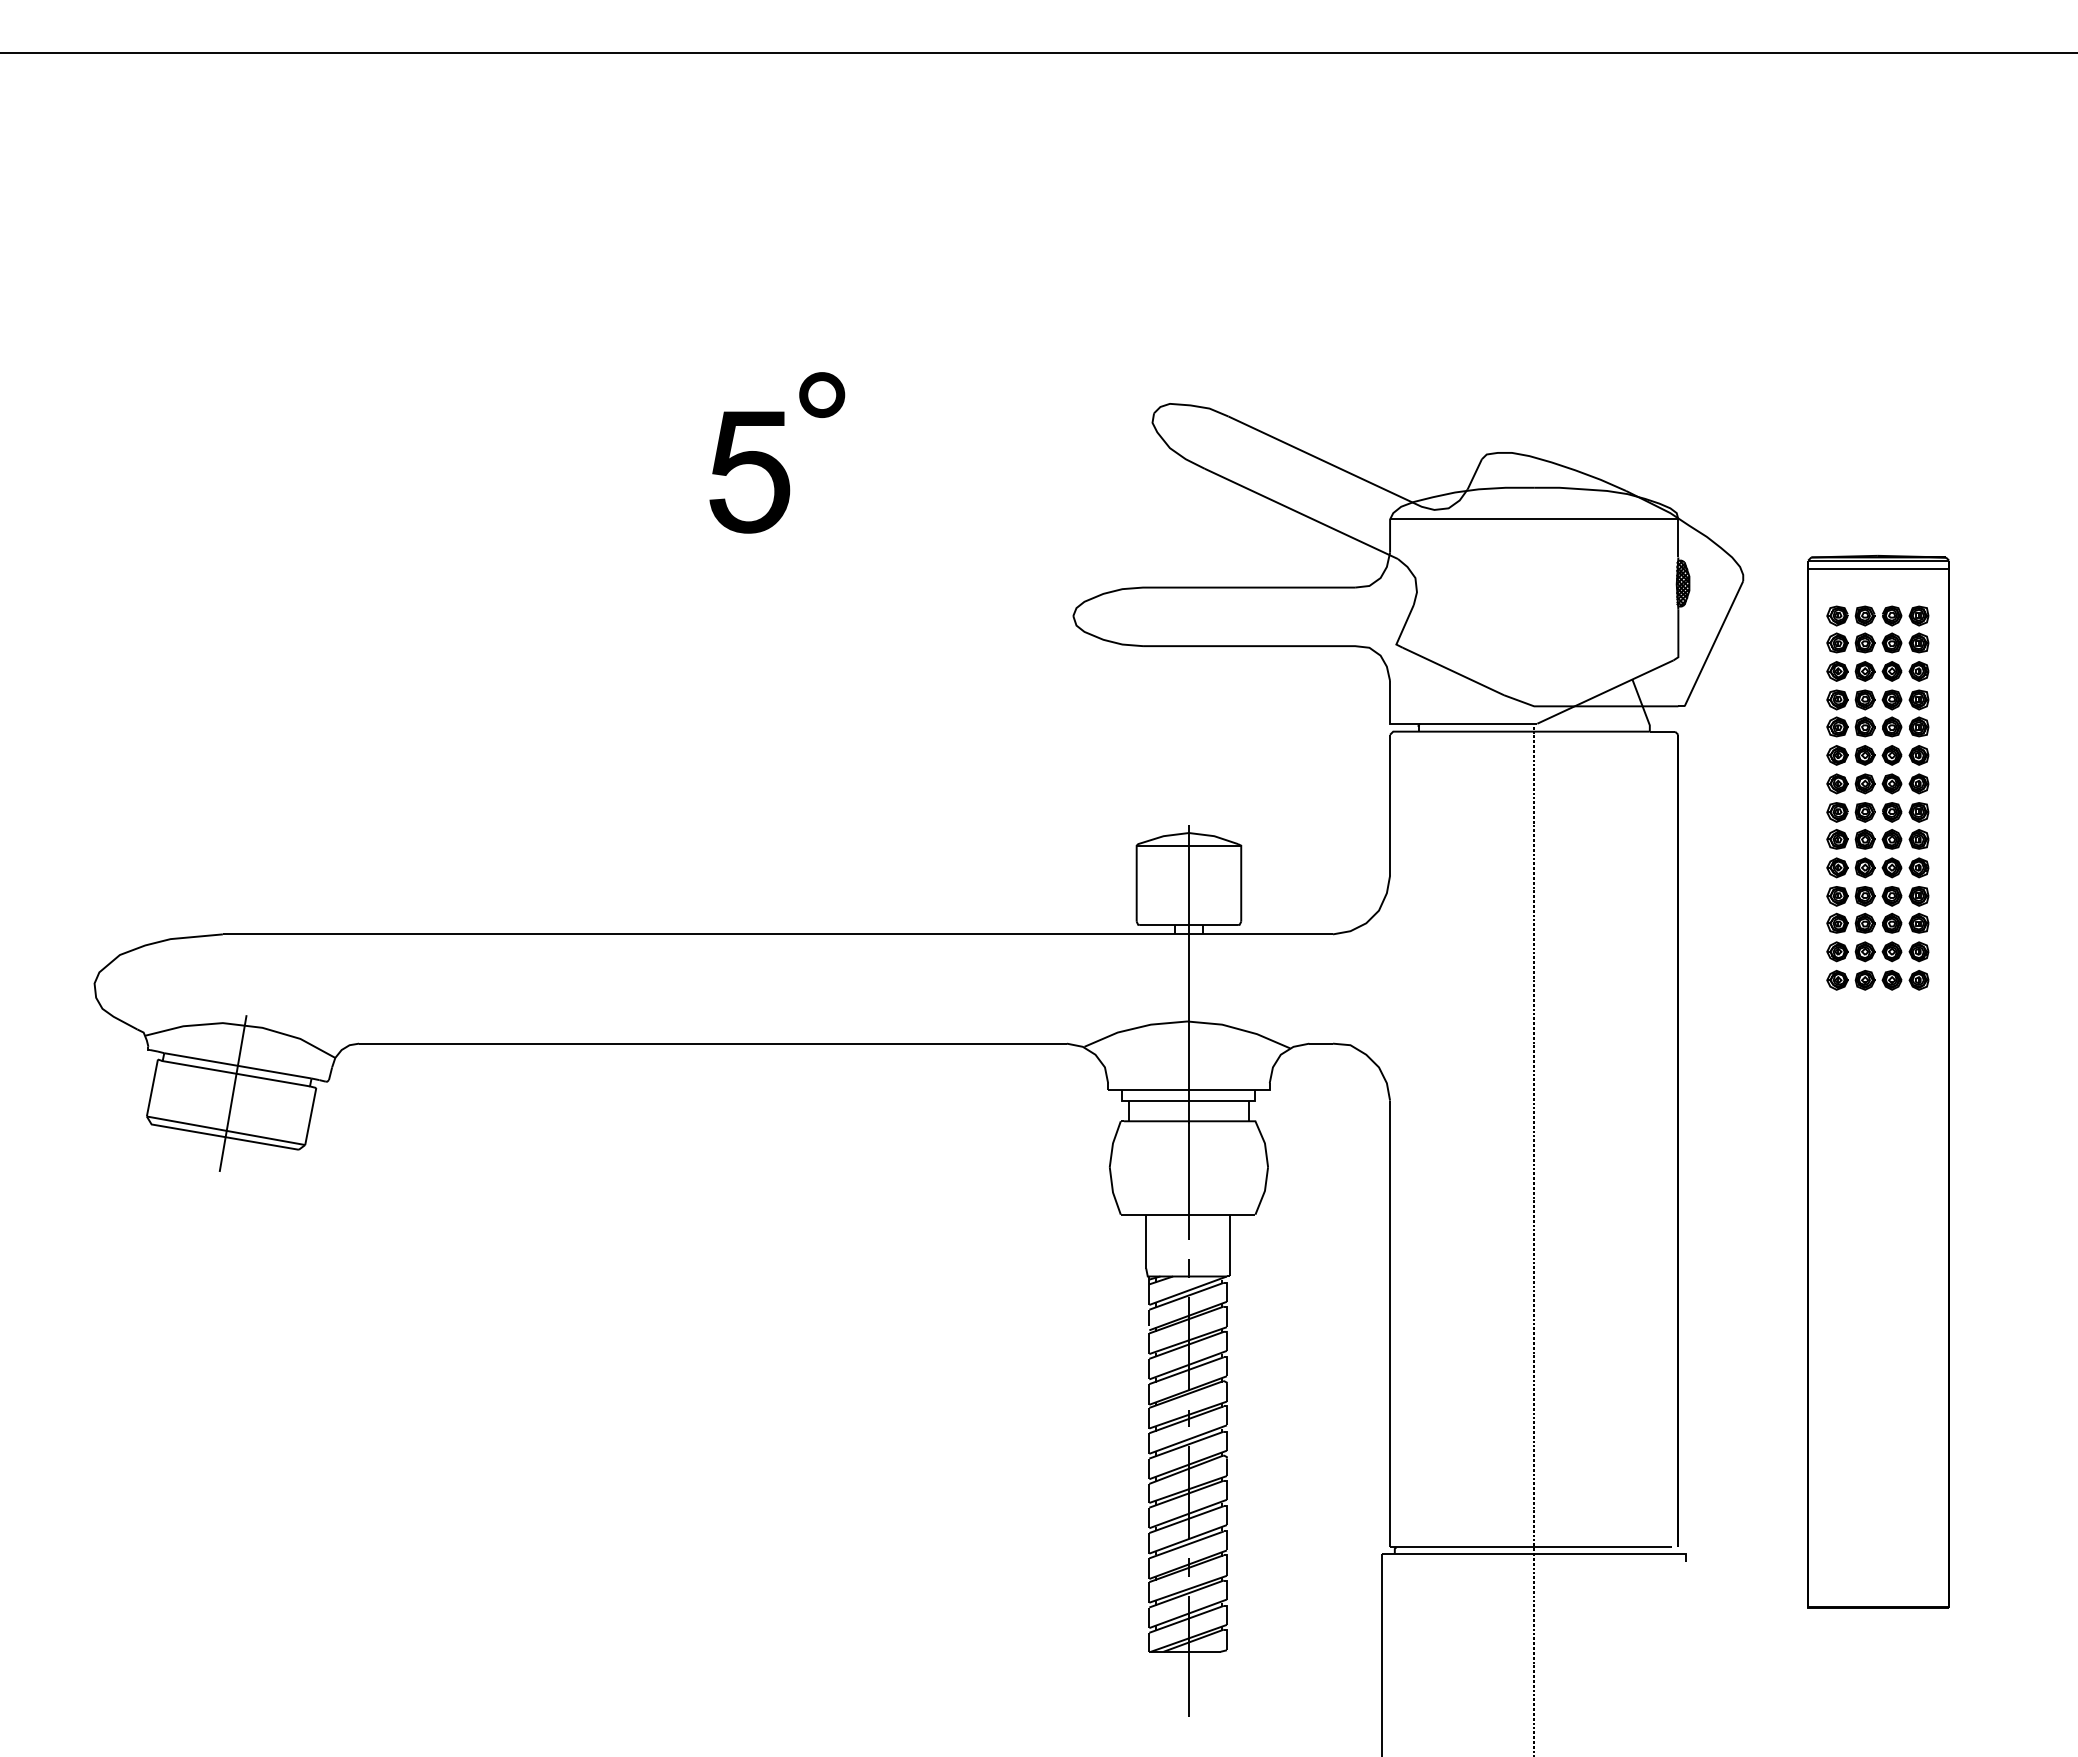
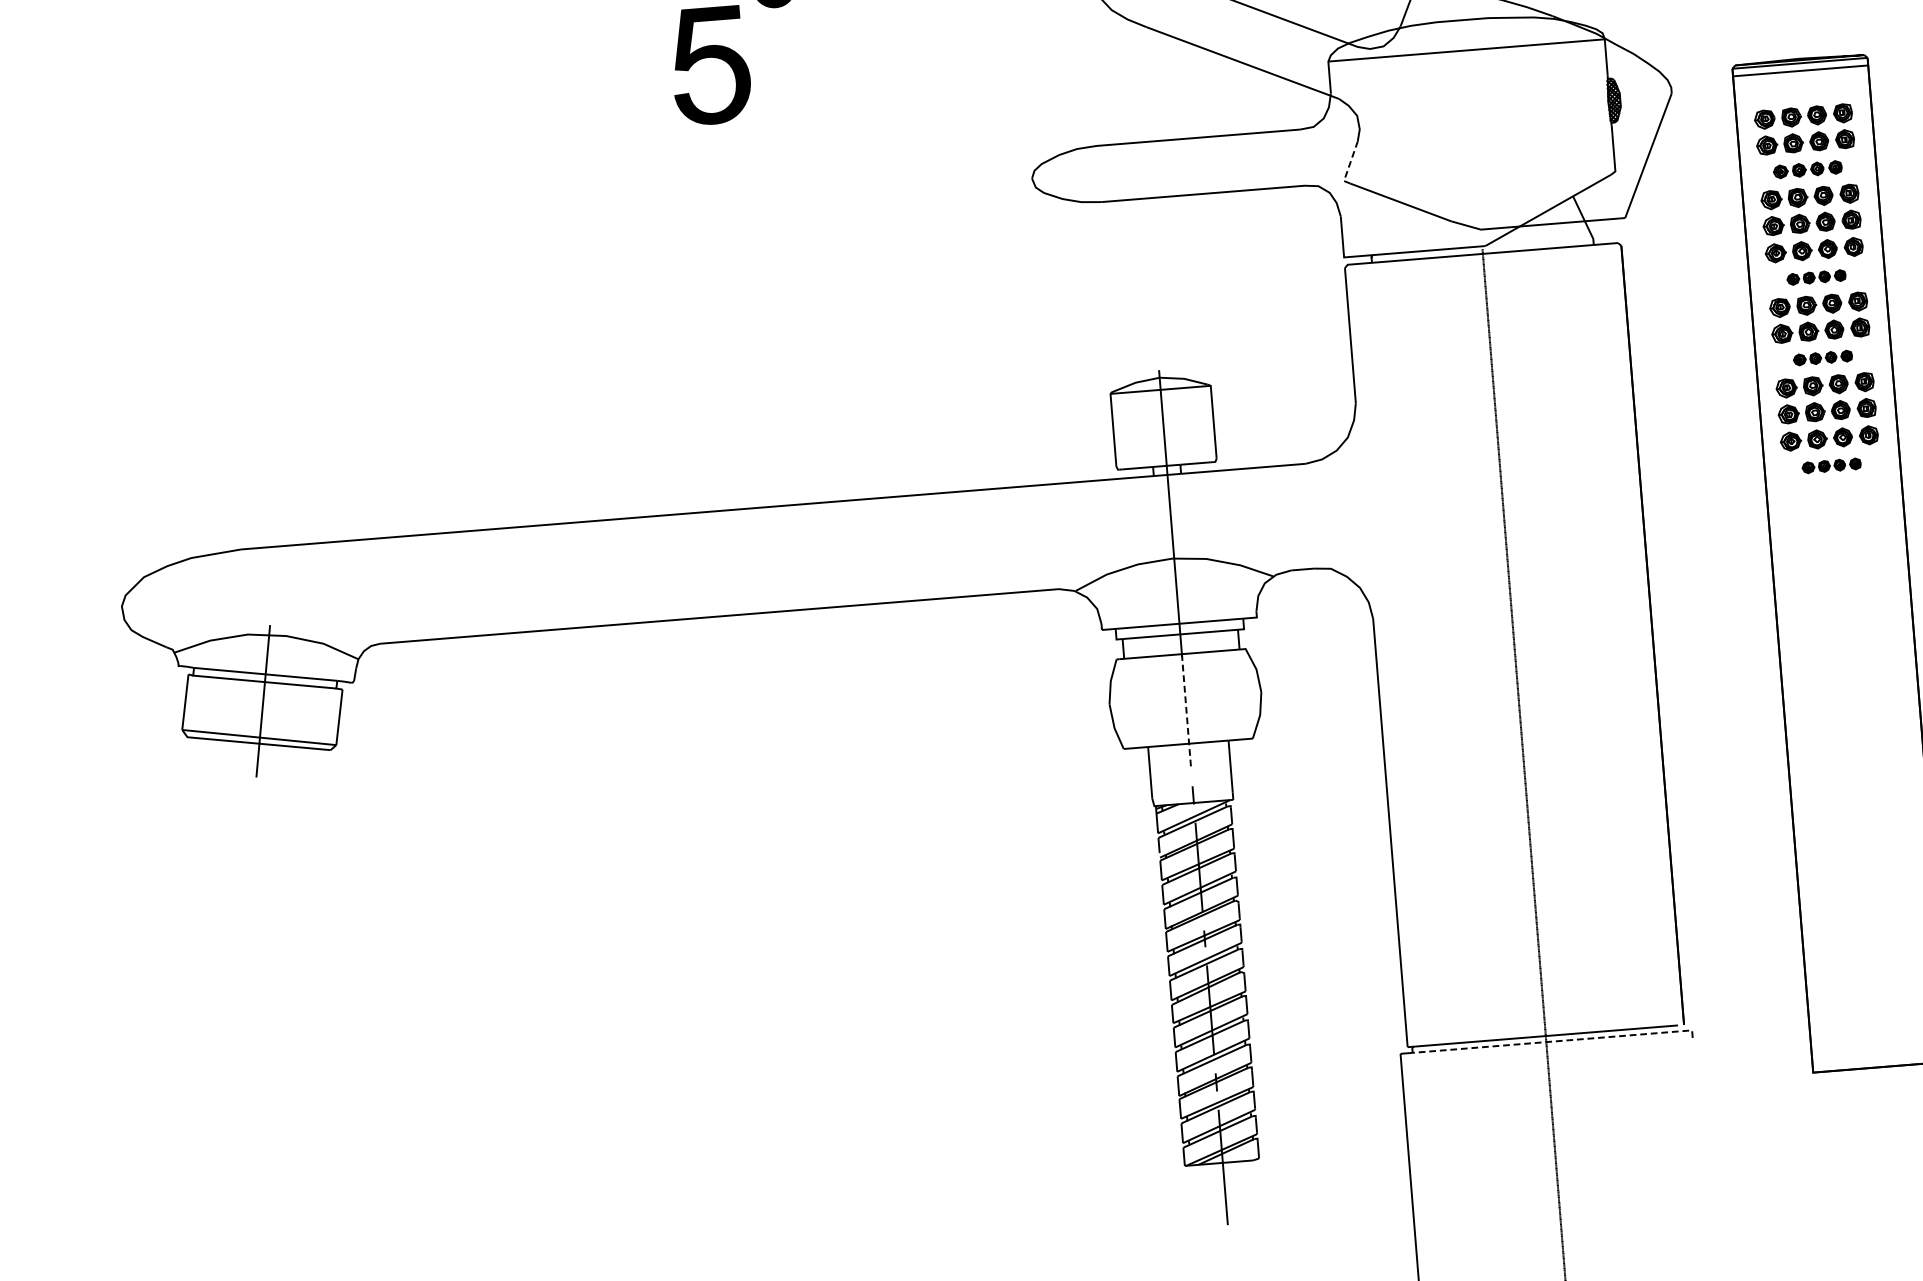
line: (1403, 628) -> (1349, 165), solid -> dashed
part: (1877, 671) -> (1807, 169), size x0.7
part: (1877, 783) -> (1816, 277), size x0.6
part: (1877, 867) -> (1822, 357), size x0.6
part: (1877, 980) -> (1831, 466), size x0.6
line: (1188, 1181) -> (1186, 711), solid -> dashed
line: (1544, 1553) -> (1556, 1041), solid -> dashed

